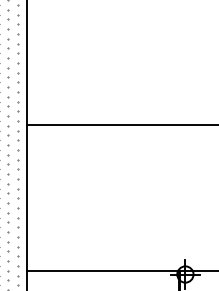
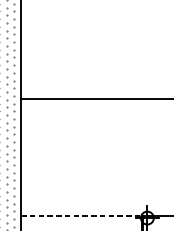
line: (103, 271) -> (82, 215), solid -> dashed

